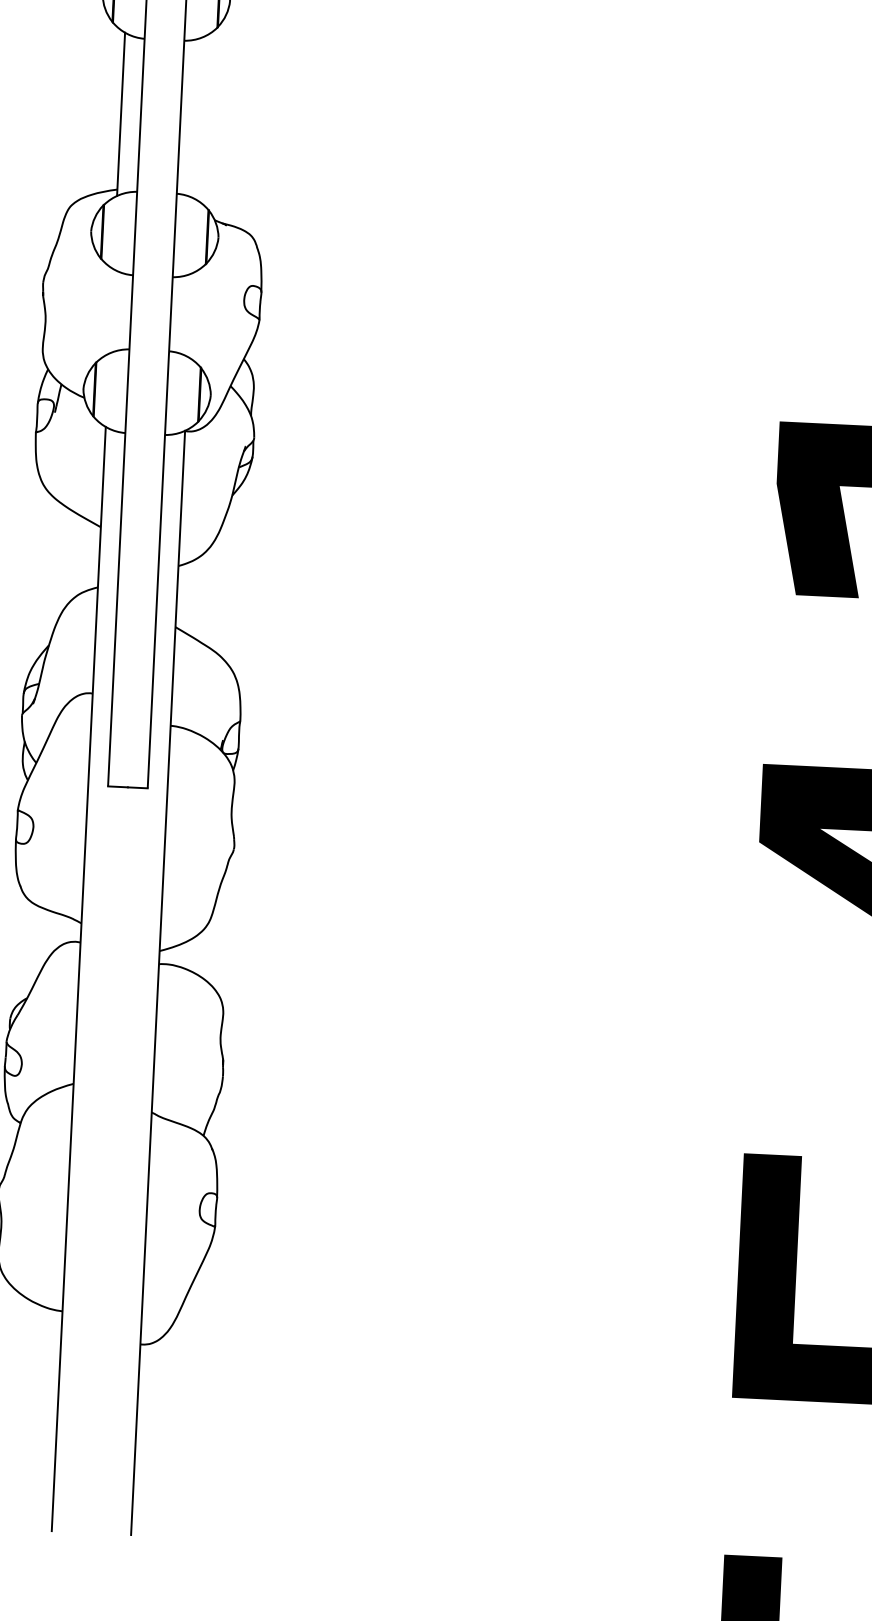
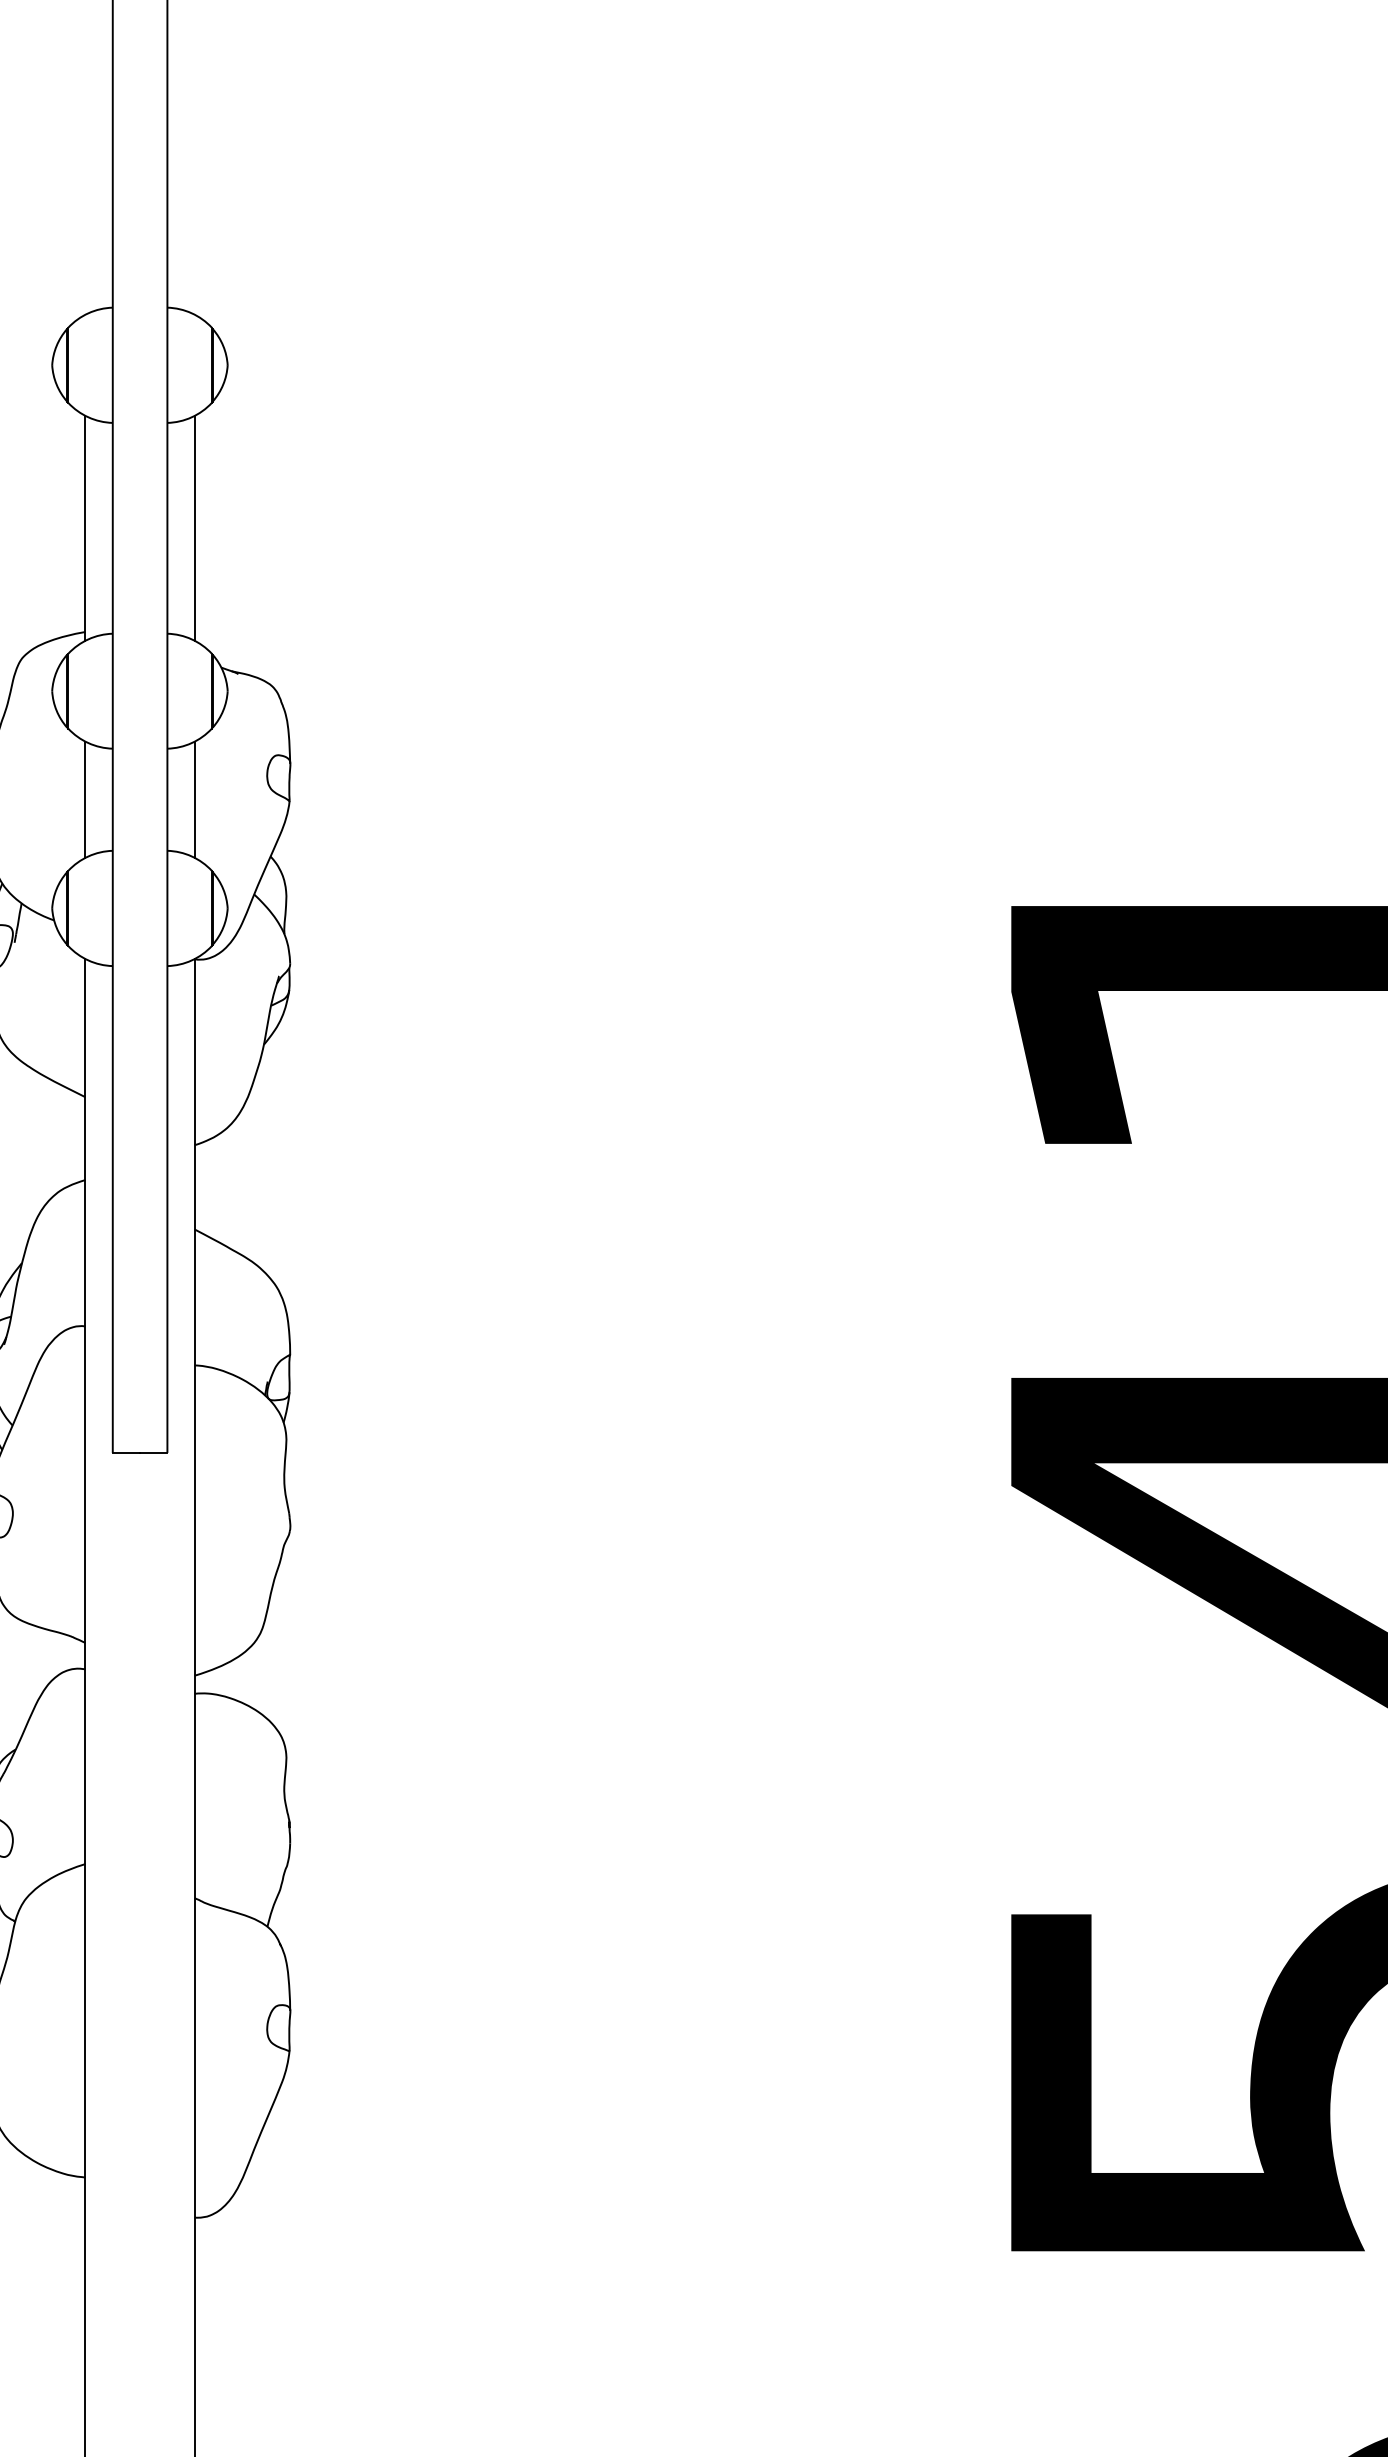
line: (200, 117) -> (194, 527), added
line: (111, 311) -> (85, 799), added
line: (190, 315) -> (194, 799), added

